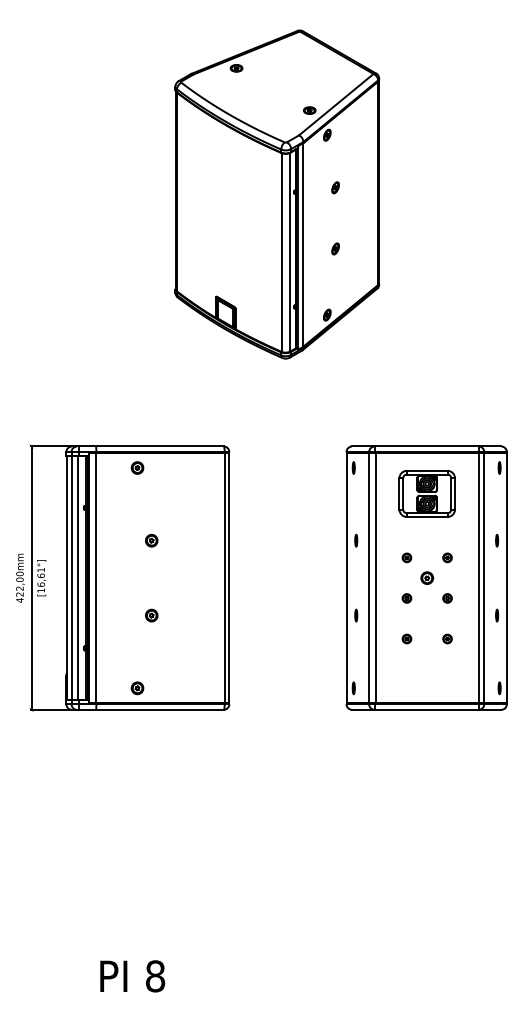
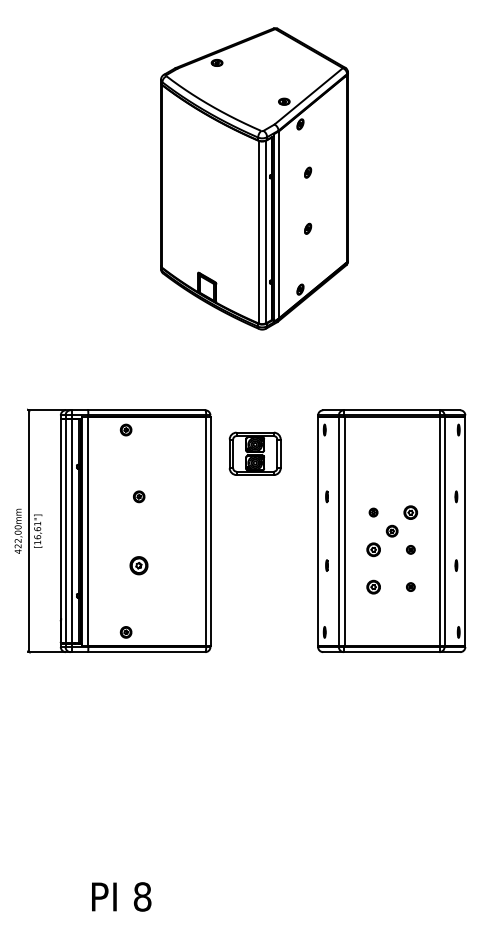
part: (426, 493) -> (254, 453), moved
part: (447, 557) -> (410, 512), size x1.6
part: (406, 598) -> (373, 549), size x1.6
part: (152, 615) -> (139, 565), size x1.6
part: (406, 638) -> (373, 586), size x1.6

